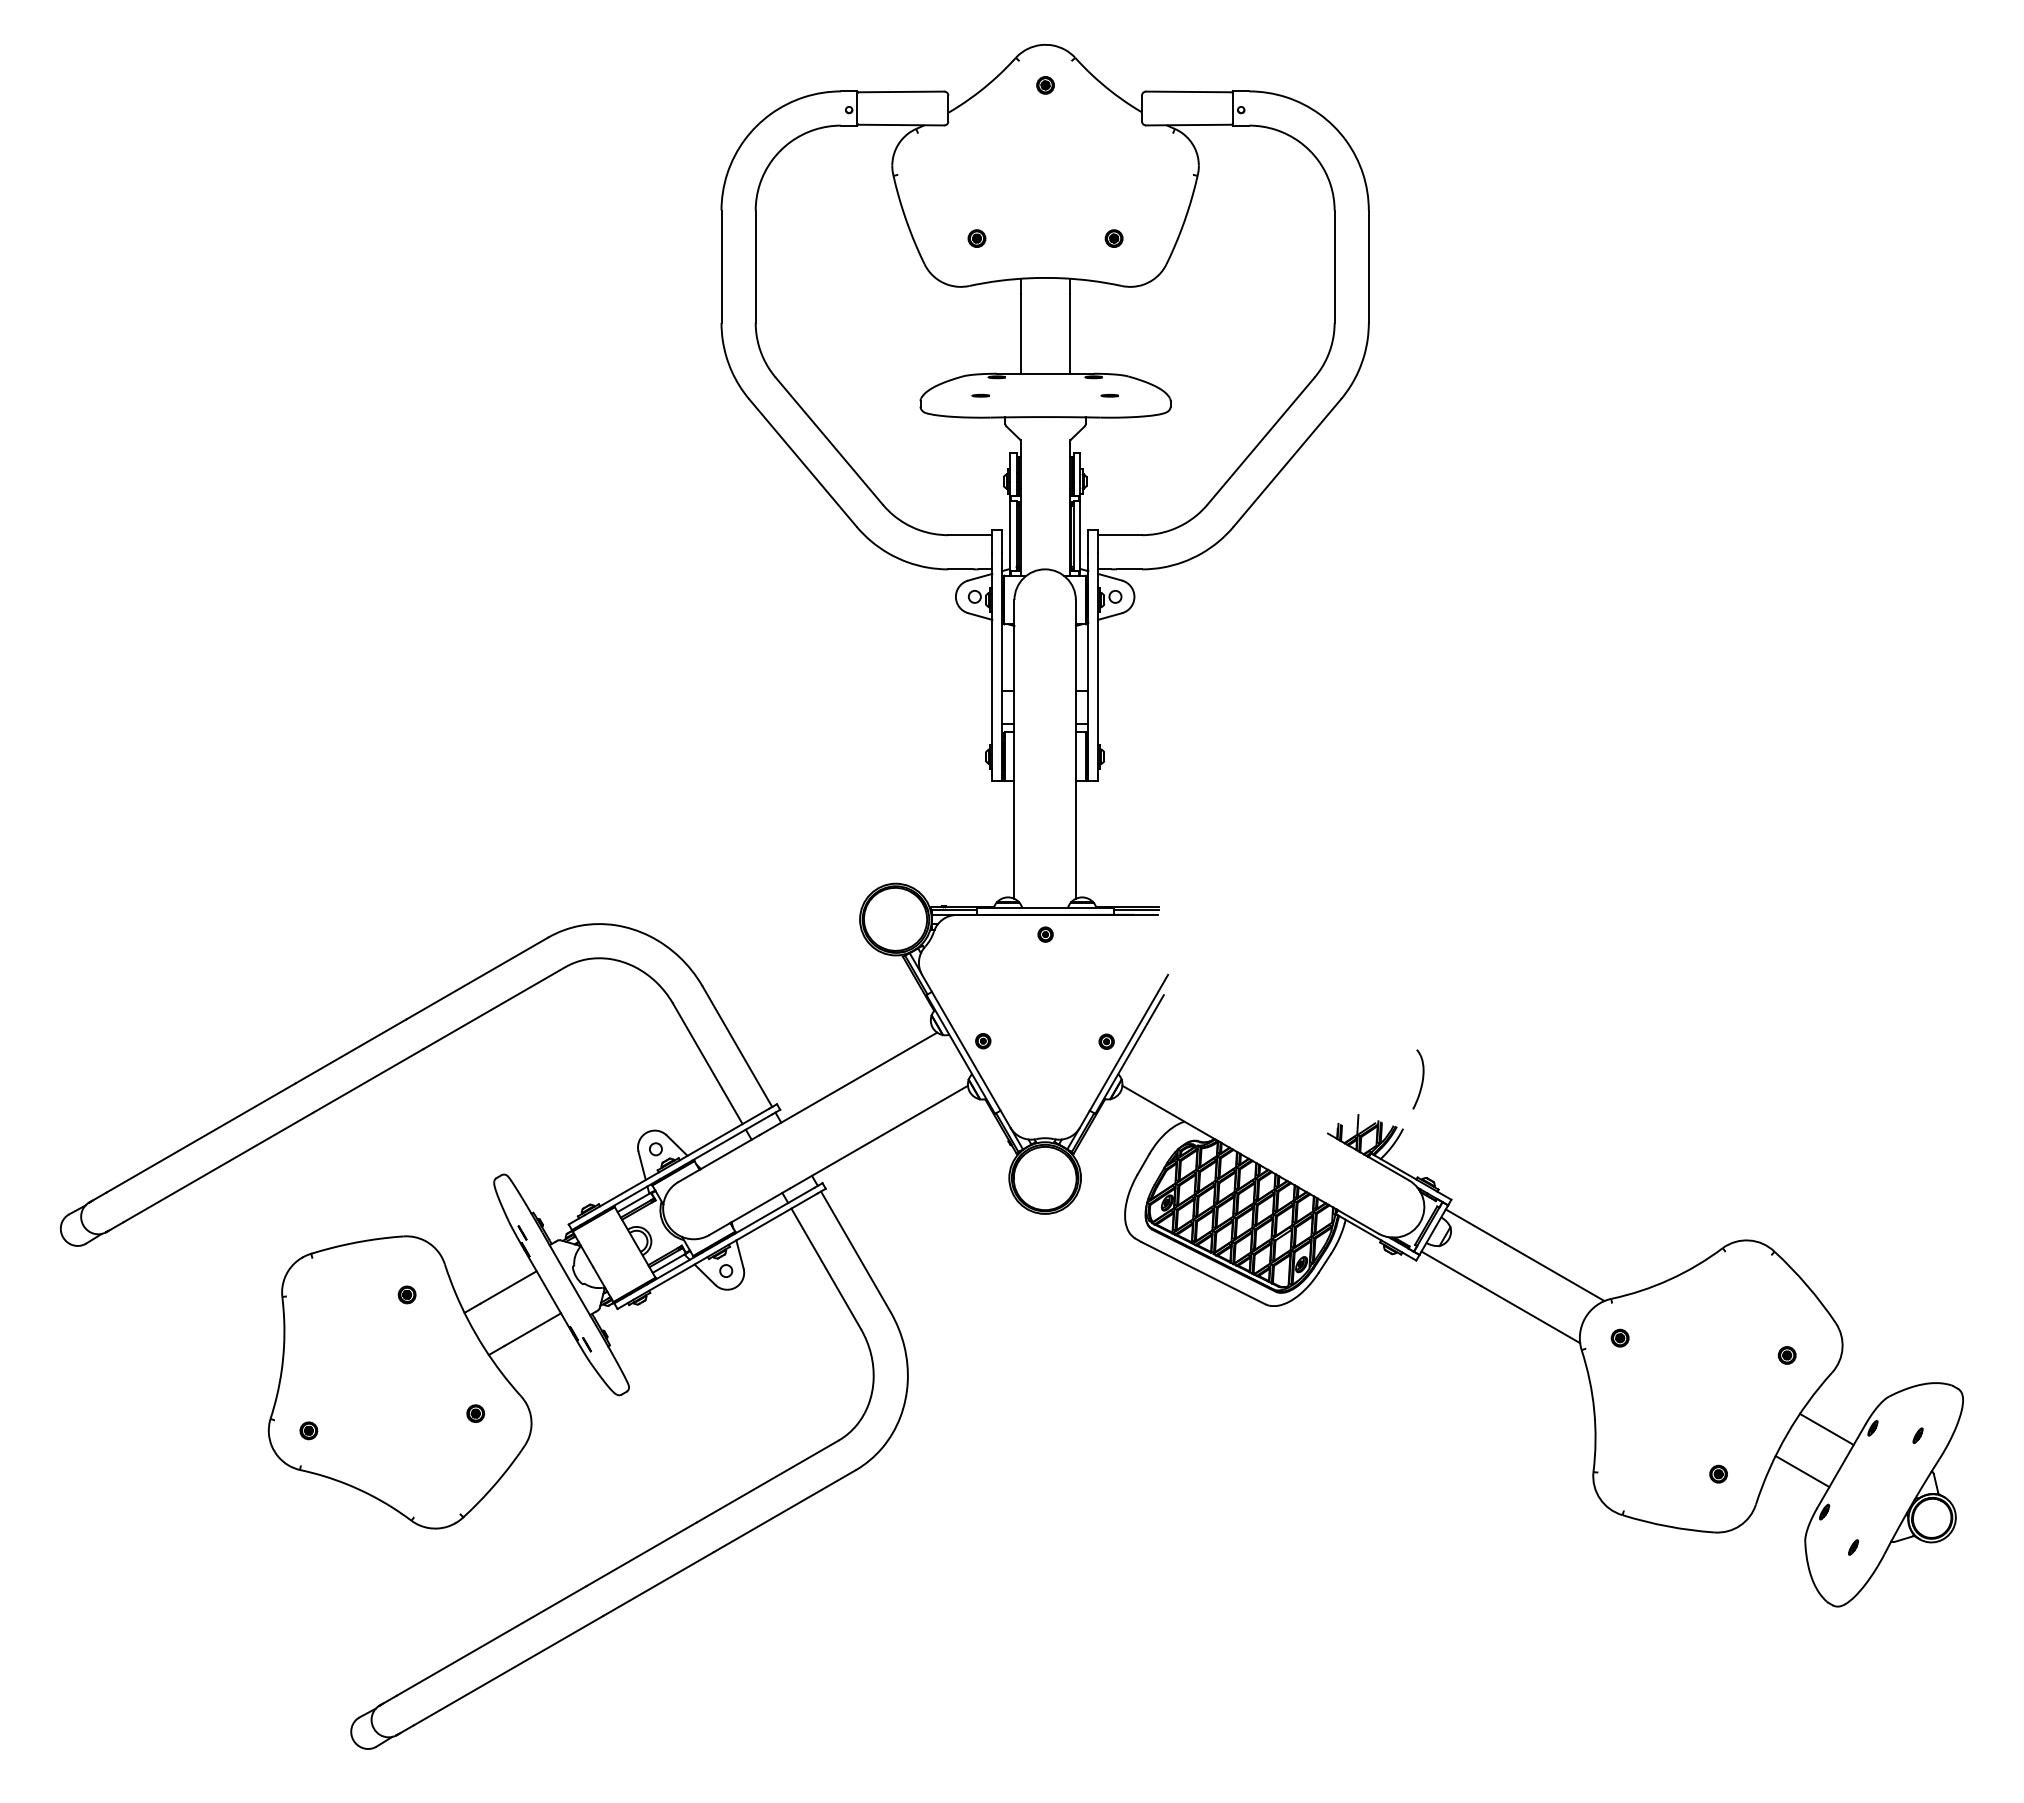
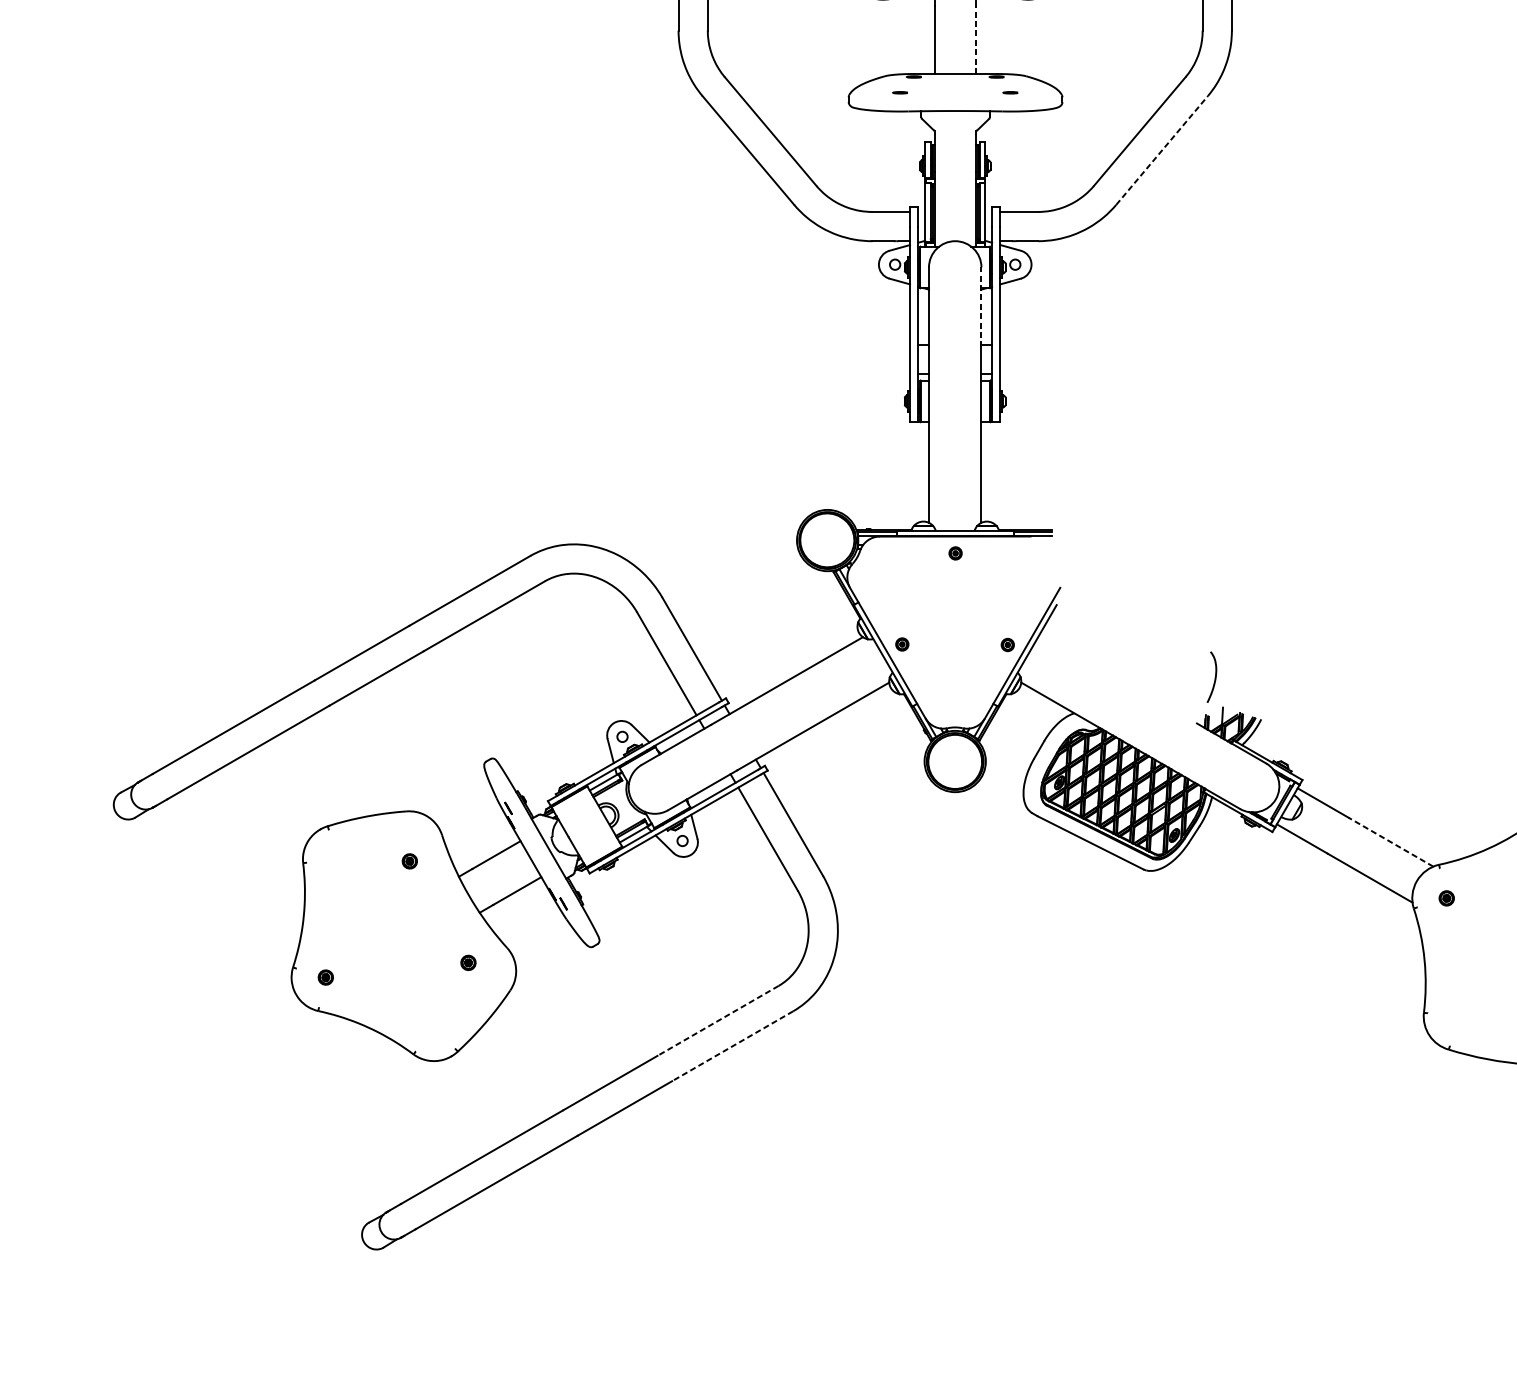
line: (1069, 333) -> (976, 39), solid -> dashed
line: (1287, 462) -> (1162, 149), solid -> dashed
line: (1075, 646) -> (981, 307), solid -> dashed
curve: (1421, 1080) -> (1214, 678), moved
line: (1554, 1272) -> (1390, 842), solid -> dashed
line: (767, 1481) -> (717, 1020), solid -> dashed
line: (784, 1511) -> (732, 1046), solid -> dashed

